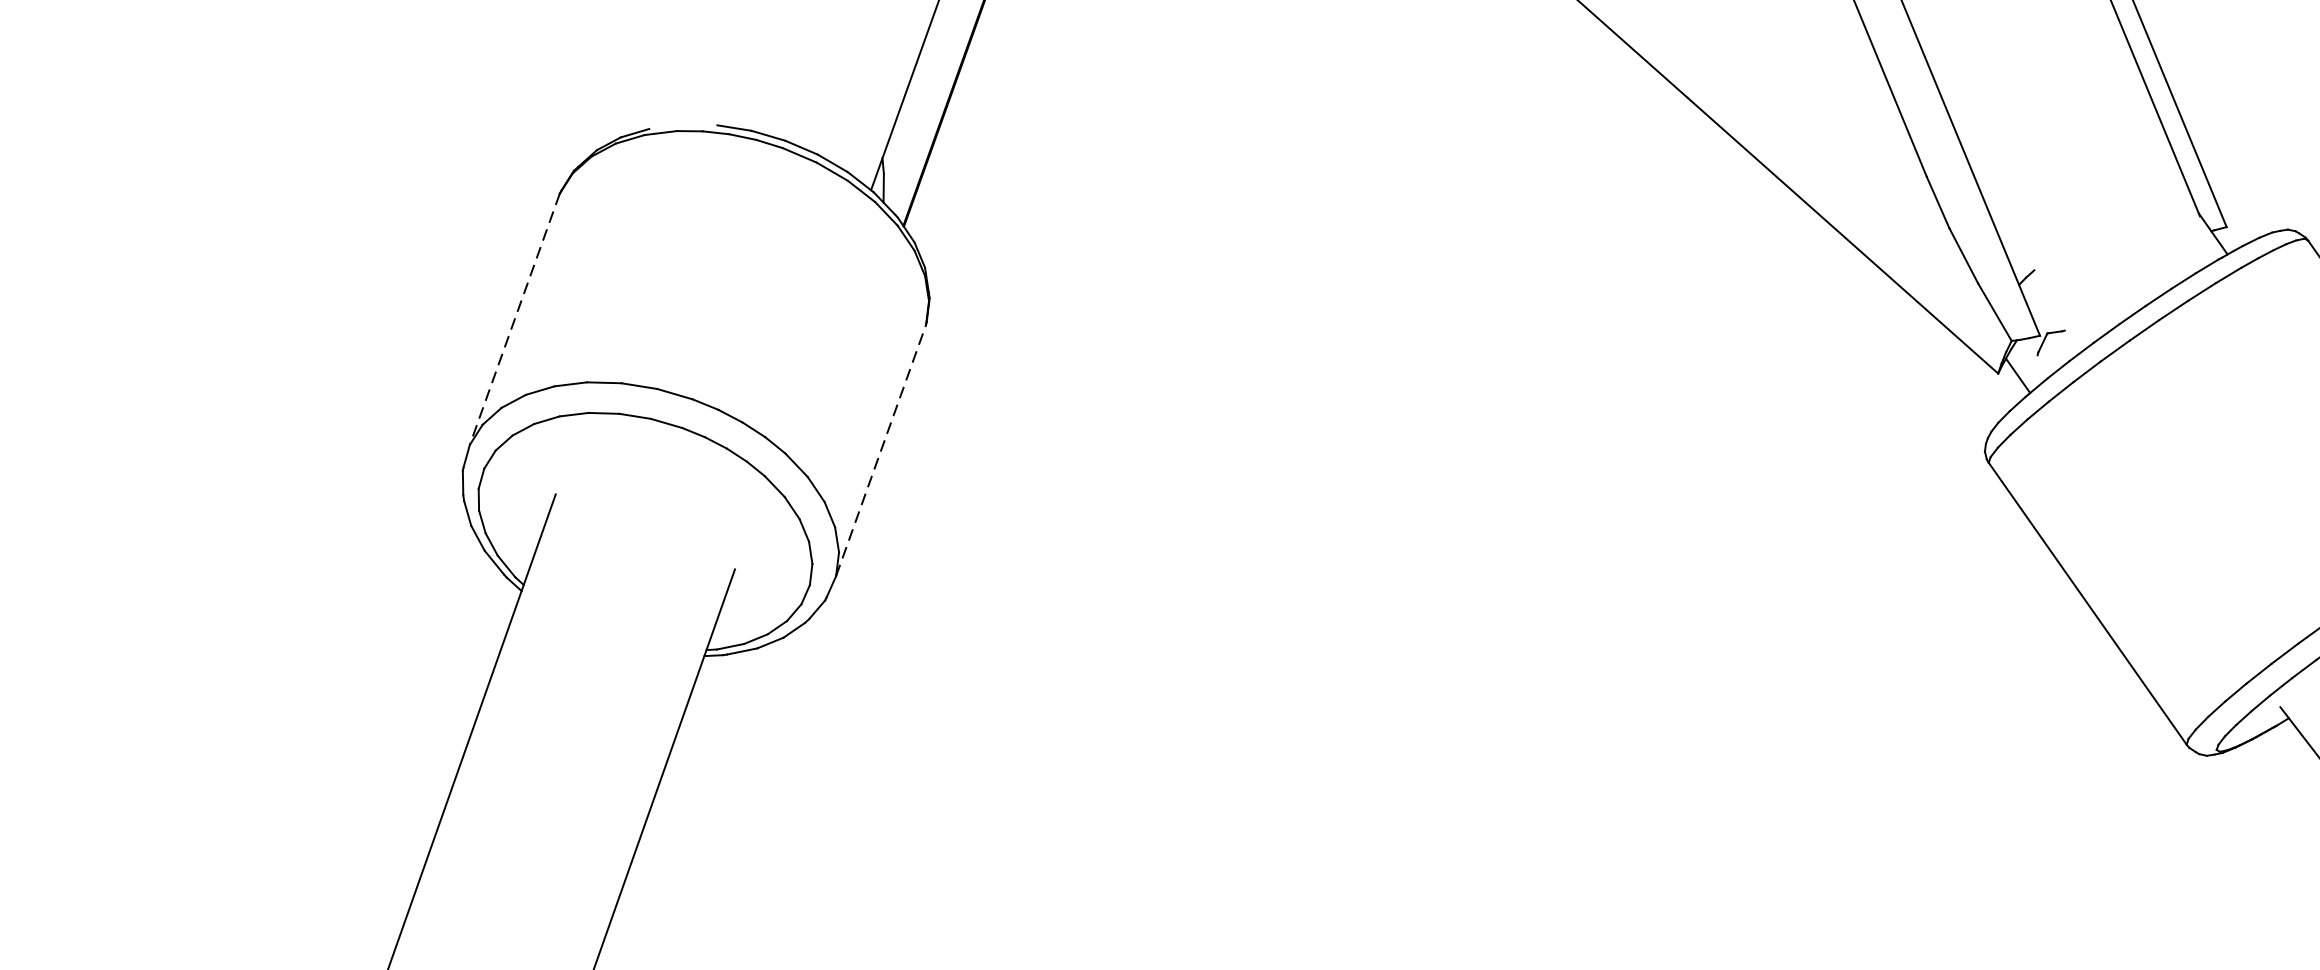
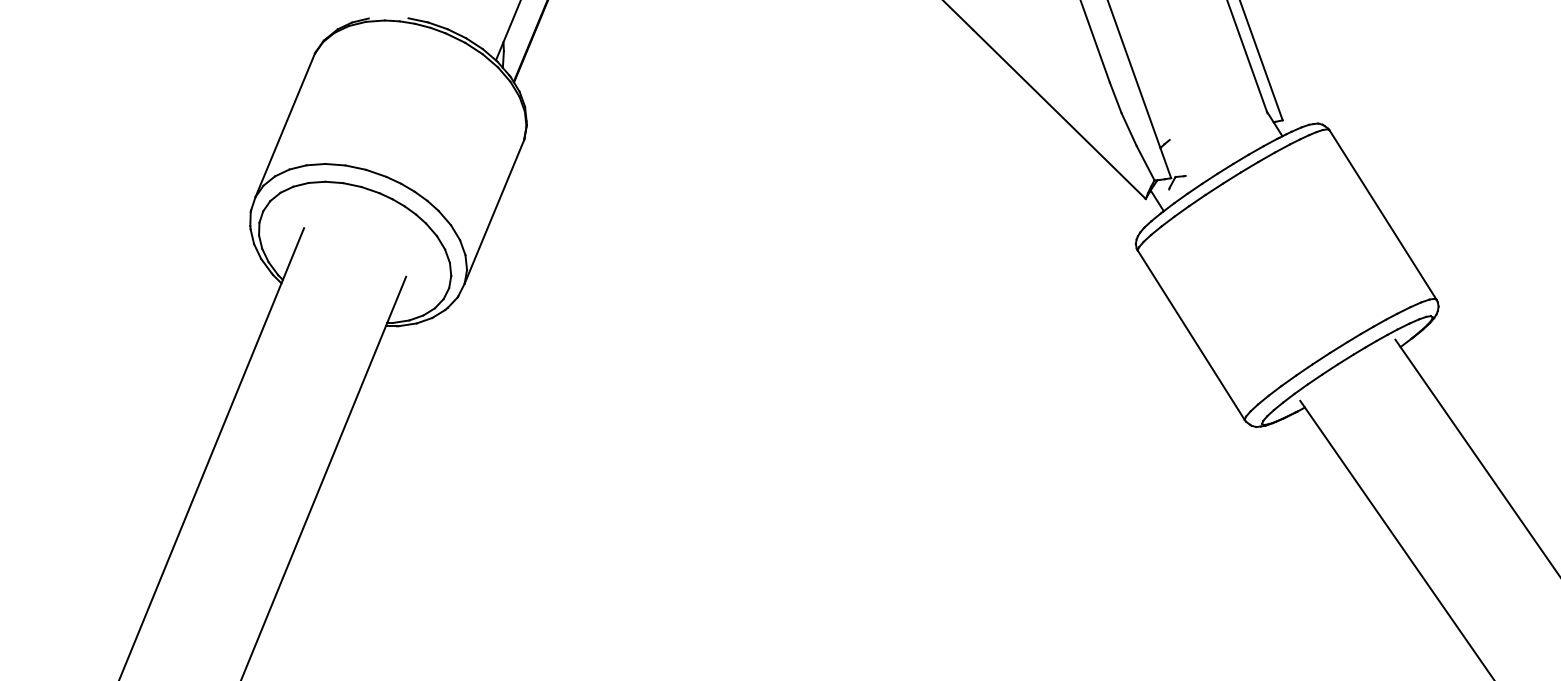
line: (515, 319) -> (285, 125), dashed -> solid
line: (881, 449) -> (494, 211), dashed -> solid

